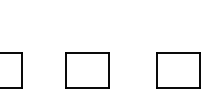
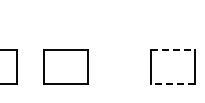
line: (177, 52) -> (172, 49), solid -> dashed
part: (86, 69) -> (65, 66), moved
line: (177, 87) -> (172, 84), solid -> dashed

